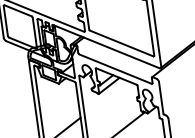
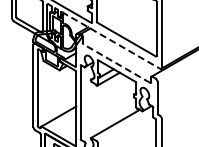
line: (105, 46) -> (110, 40), solid -> dashed
line: (115, 69) -> (116, 63), solid -> dashed

